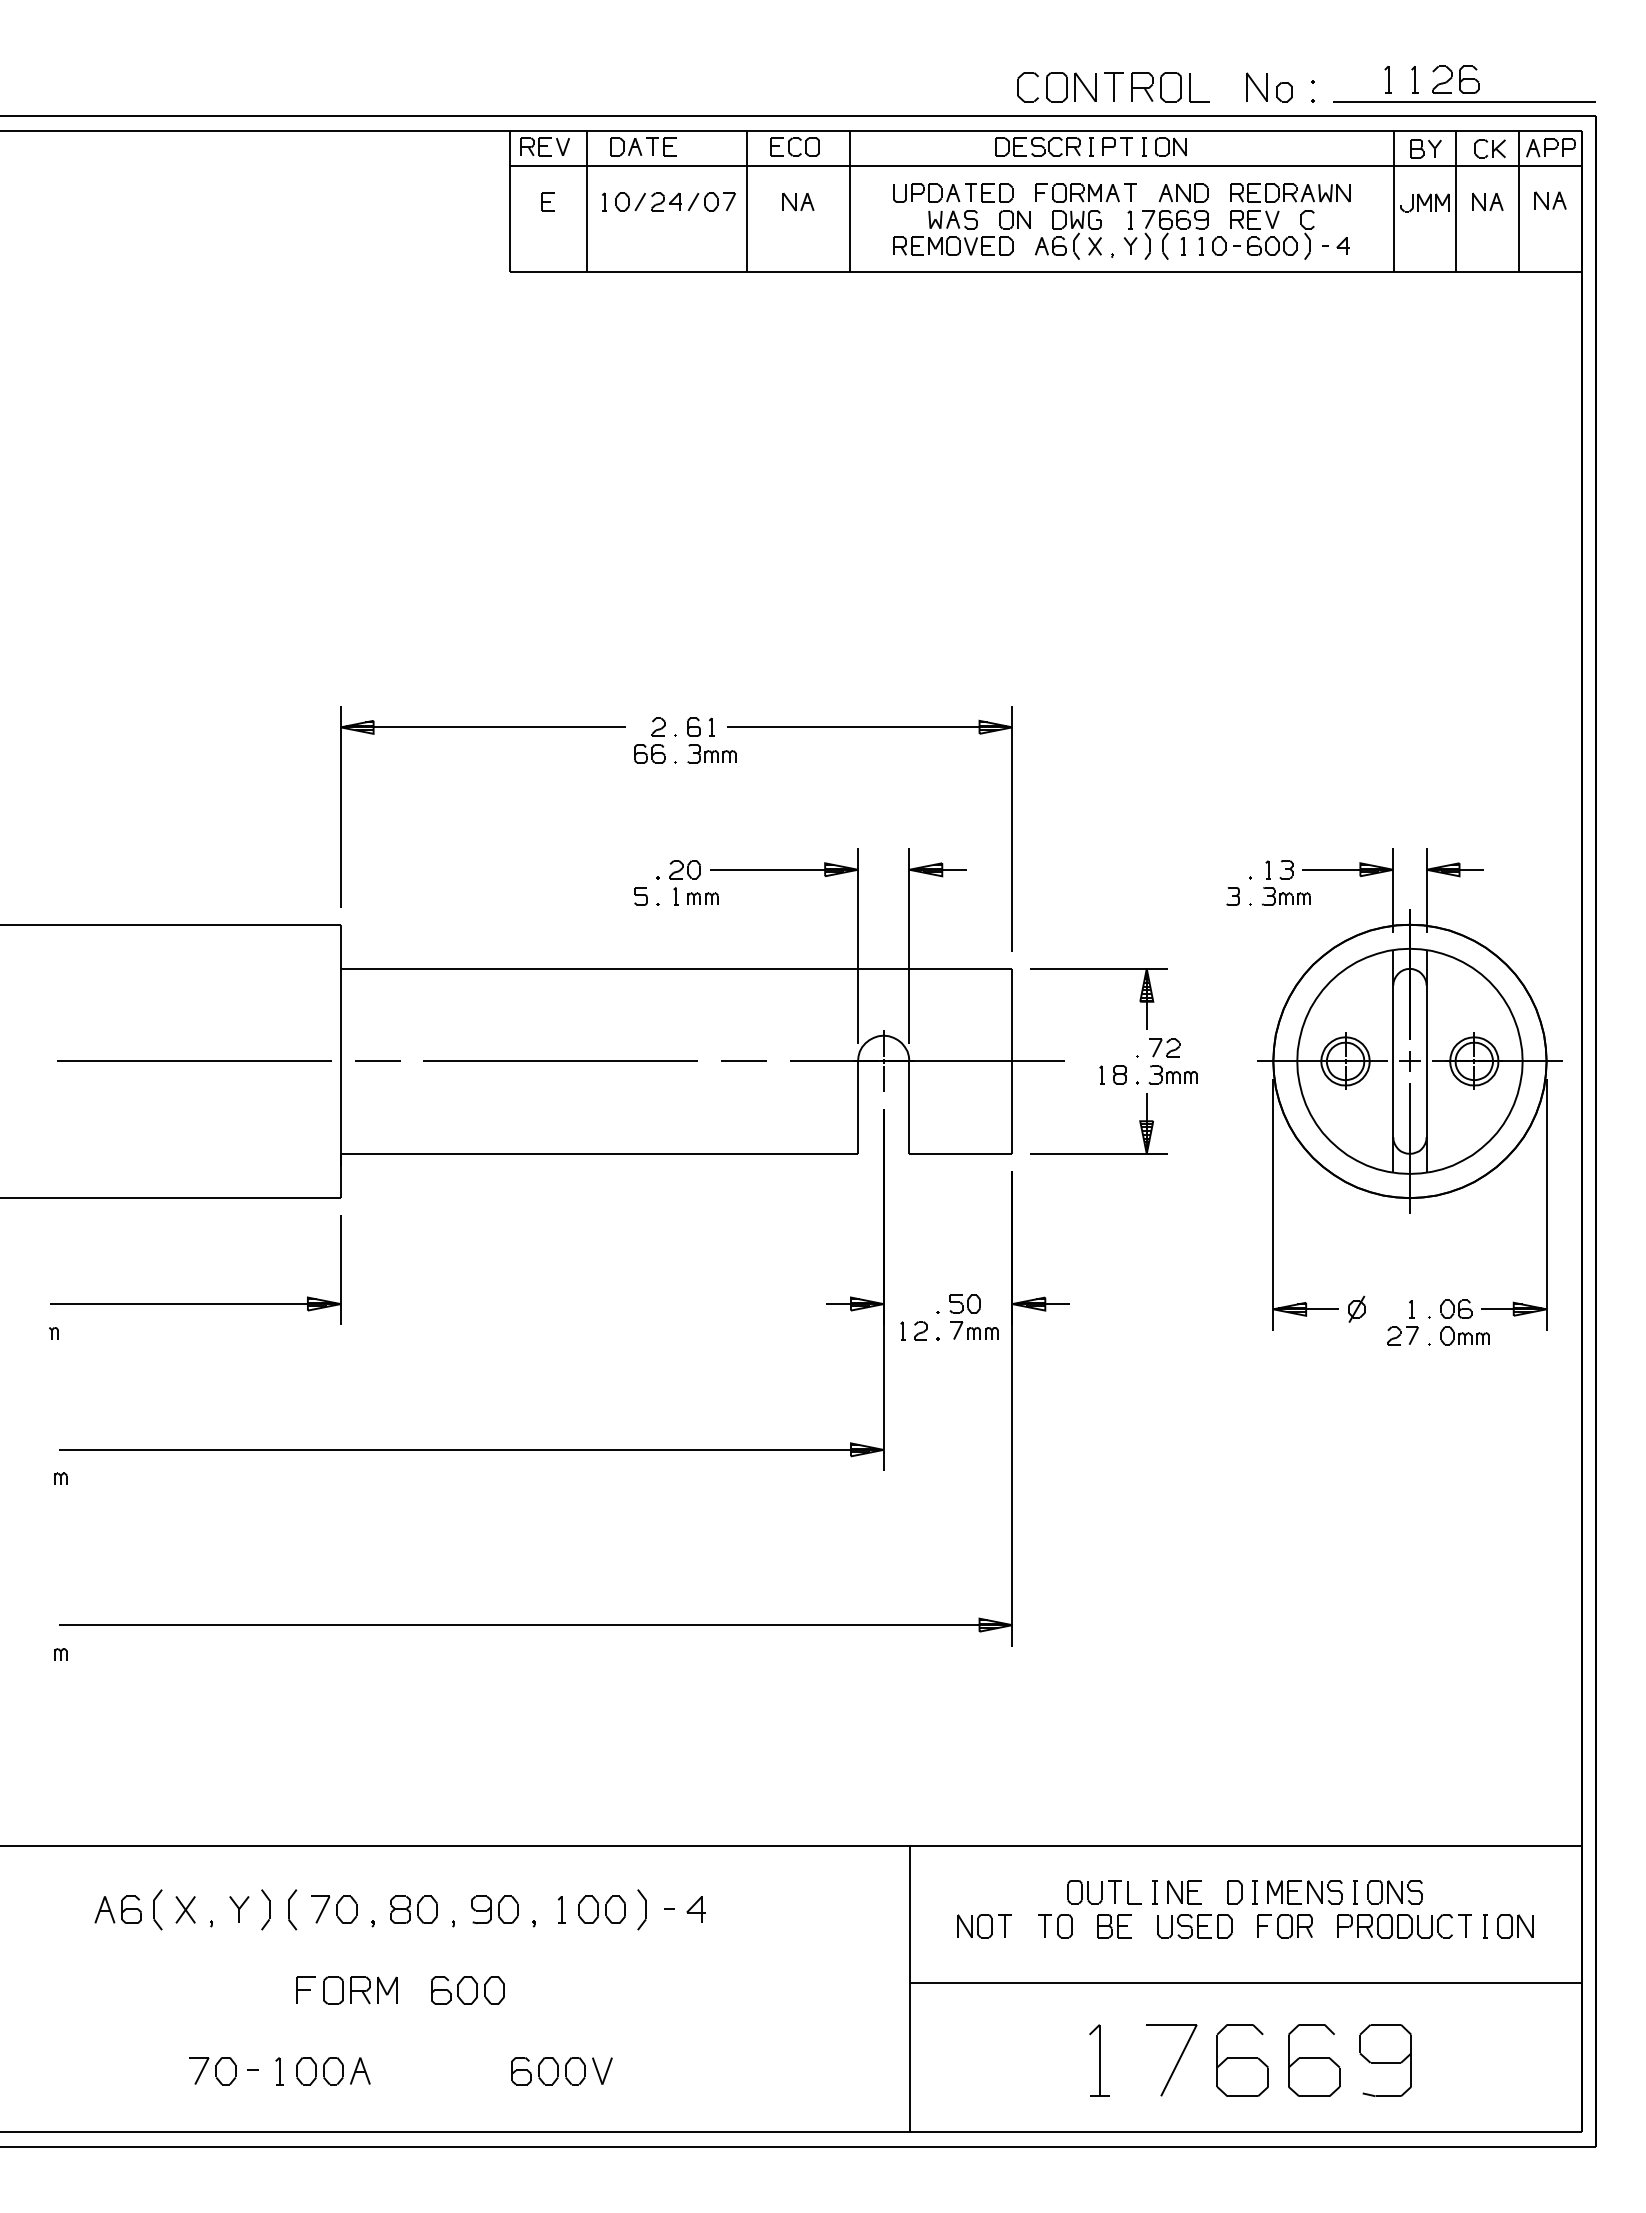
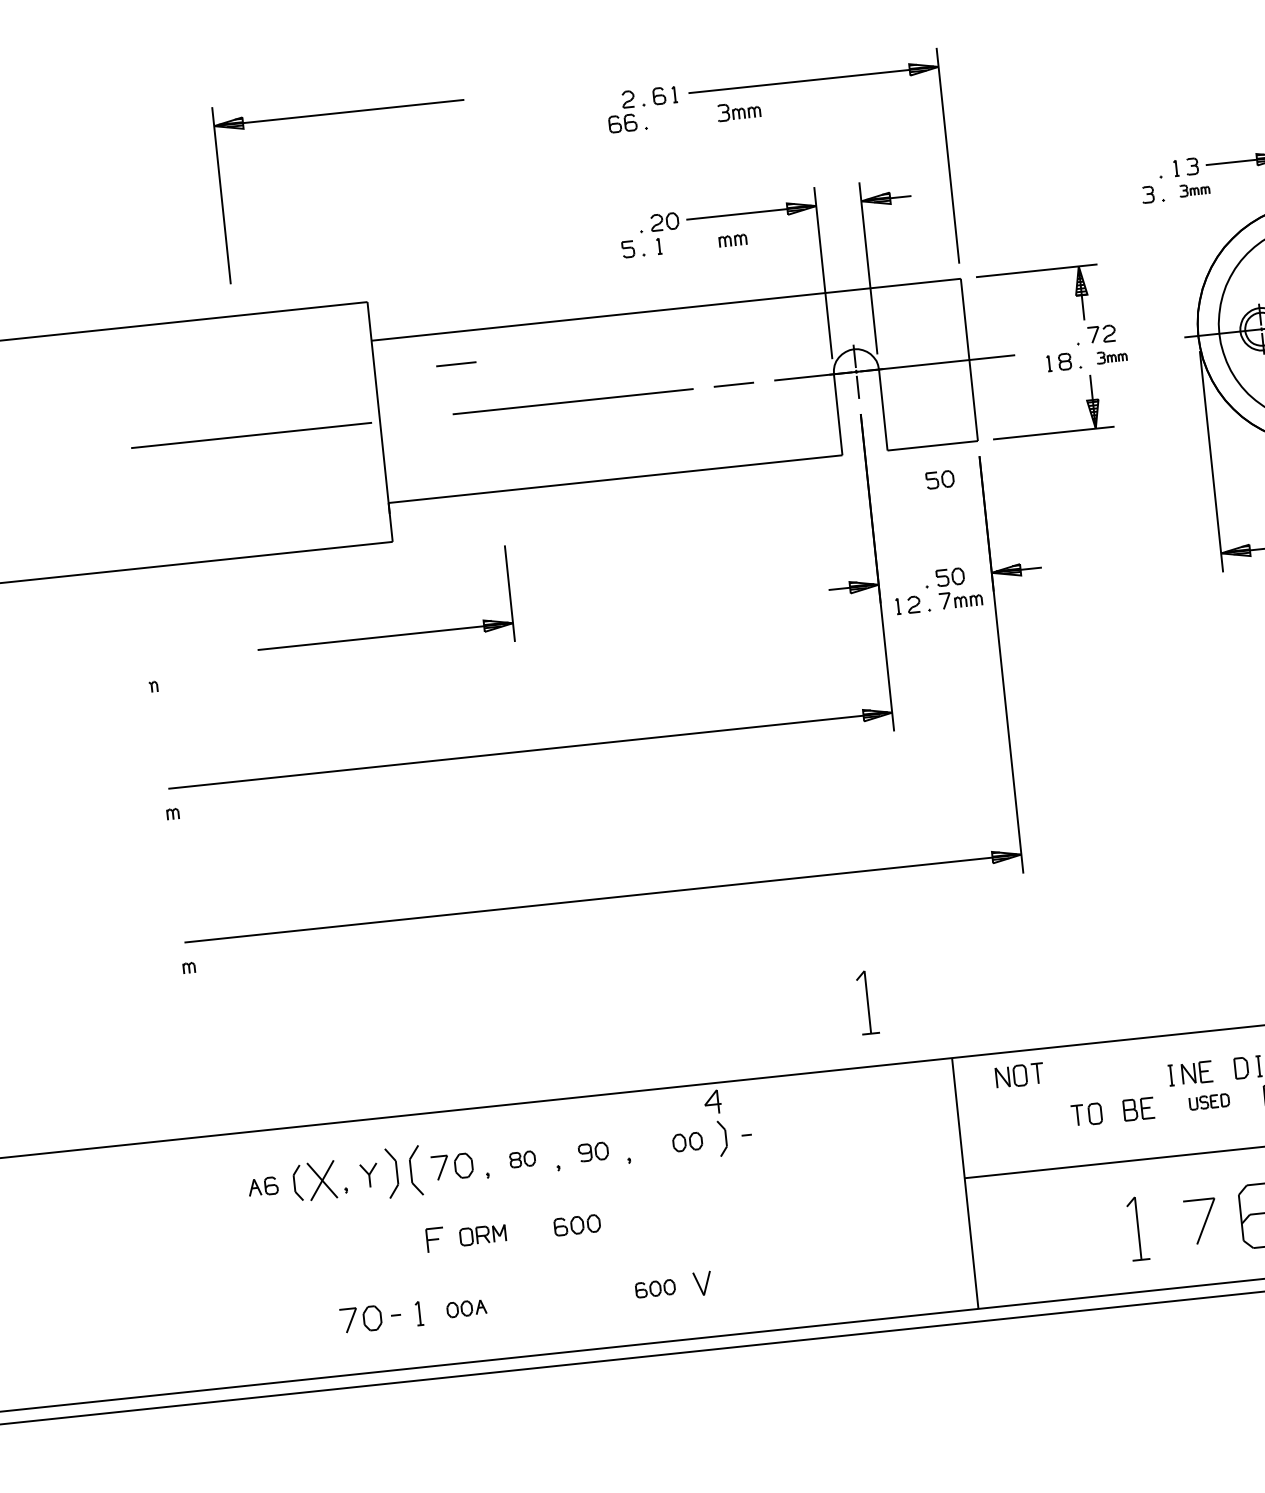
part: (482, 727) -> (338, 113), moved
part: (711, 753) -> (738, 111), moved
part: (1285, 896) -> (1193, 190), size x0.7
part: (702, 898) -> (732, 240), moved
line: (377, 1060) -> (456, 363), moved
part: (1172, 1074) -> (1111, 356), size x0.7
part: (964, 1192) -> (939, 479), added
part: (195, 1303) -> (385, 636), moved
part: (821, 1773) -> (867, 1002), added
part: (1104, 1892) -> (1126, 1080), removed
part: (117, 1909) -> (262, 1186), size x0.7
part: (185, 1909) -> (322, 1180), size x1.6
part: (265, 1909) -> (392, 1172), size x1.4
part: (292, 1909) -> (415, 1170), size x1.4
part: (413, 1909) -> (522, 1159), size x0.6
part: (494, 1909) -> (593, 1151), size x0.7
part: (561, 1909) -> (651, 1145), removed
part: (601, 1909) -> (687, 1141), size x0.7
part: (695, 1909) -> (712, 1102), moved
part: (984, 1926) -> (1019, 1075), moved
part: (1194, 1926) -> (1208, 1102), size x0.6
part: (360, 1990) -> (483, 1235), size x0.7
part: (467, 1990) -> (576, 1225), size x0.7
part: (1171, 2060) -> (1201, 1221), size x0.7
part: (333, 2071) -> (466, 1308), size x0.6
part: (548, 2071) -> (655, 1288), size x0.6

